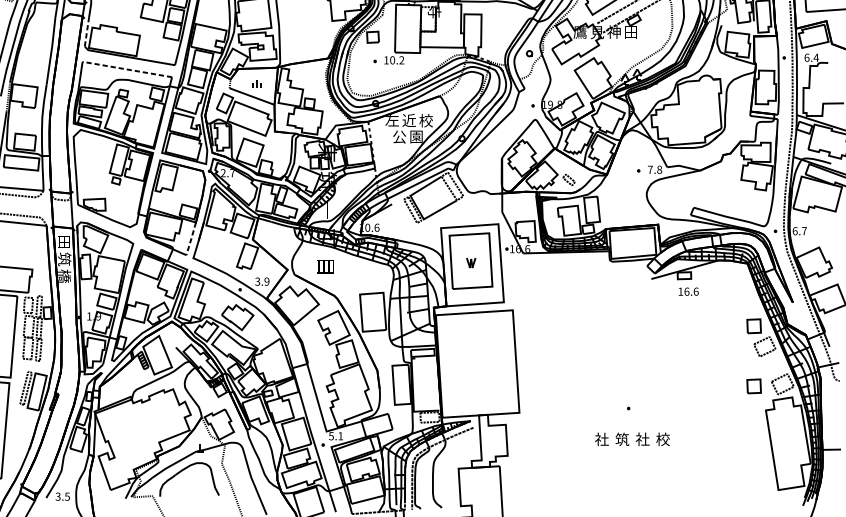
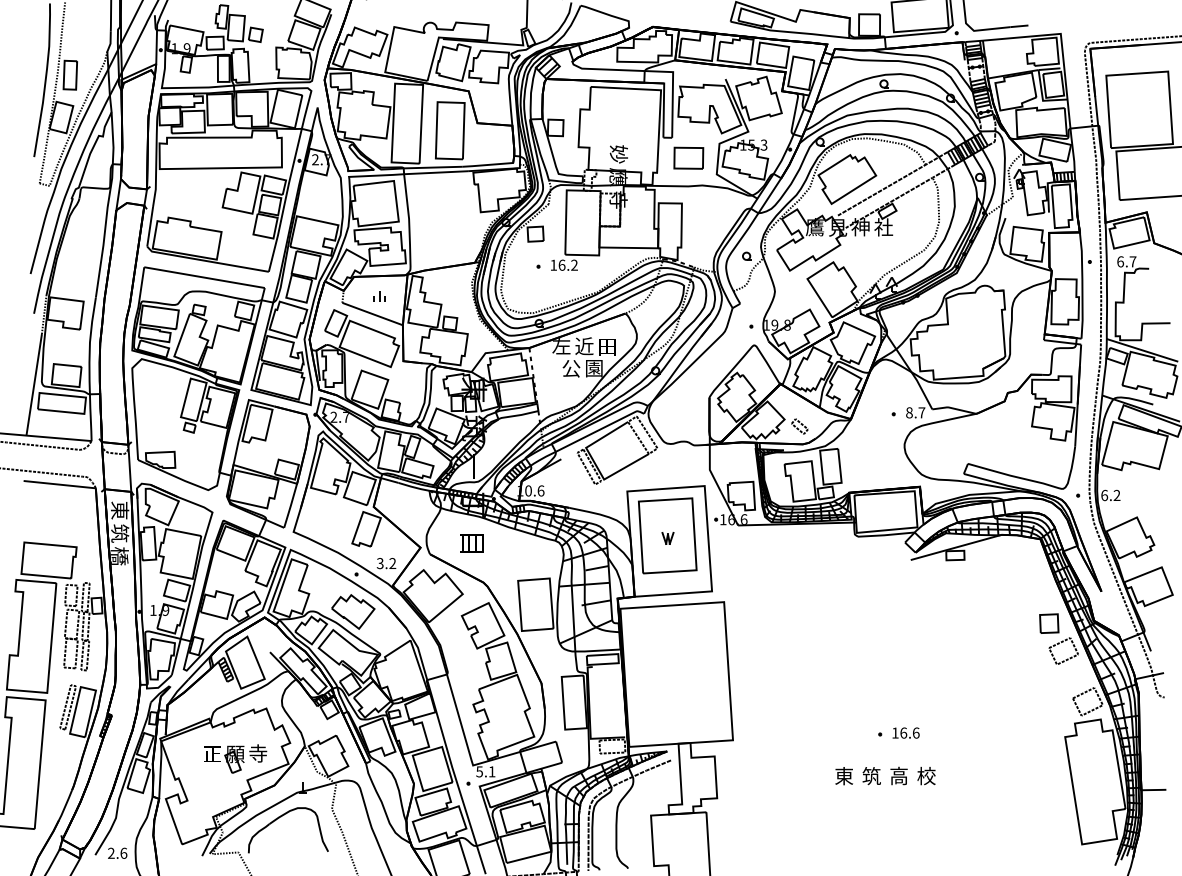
line: (87, 32) -> (150, 227), dashed -> solid
text: (631, 32) -> (883, 227), 田 -> 社
text: (815, 57) -> (1132, 261), 6.4 -> 6.7
text: (392, 59) -> (561, 264), 10.2 -> 16.2
line: (127, 69) -> (204, 277), dashed -> solid
text: (426, 120) -> (607, 346), 校 -> 田
text: (654, 169) -> (915, 412), 7.8 -> 8.7
text: (804, 230) -> (1116, 494), 6.7 -> 6.2
line: (191, 238) -> (290, 505), dashed -> solid
text: (64, 242) -> (120, 510), 田 -> 東
text: (266, 281) -> (392, 563), 3.9 -> 3.2
text: (688, 291) -> (905, 732), moved
part: (754, 386) -> (1049, 704), removed
part: (150, 426) -> (235, 758), added
text: (642, 438) -> (898, 775), 社 -> 高
text: (601, 439) -> (843, 776), 社 -> 東
text: (62, 496) -> (117, 852), 3.5 -> 2.6

